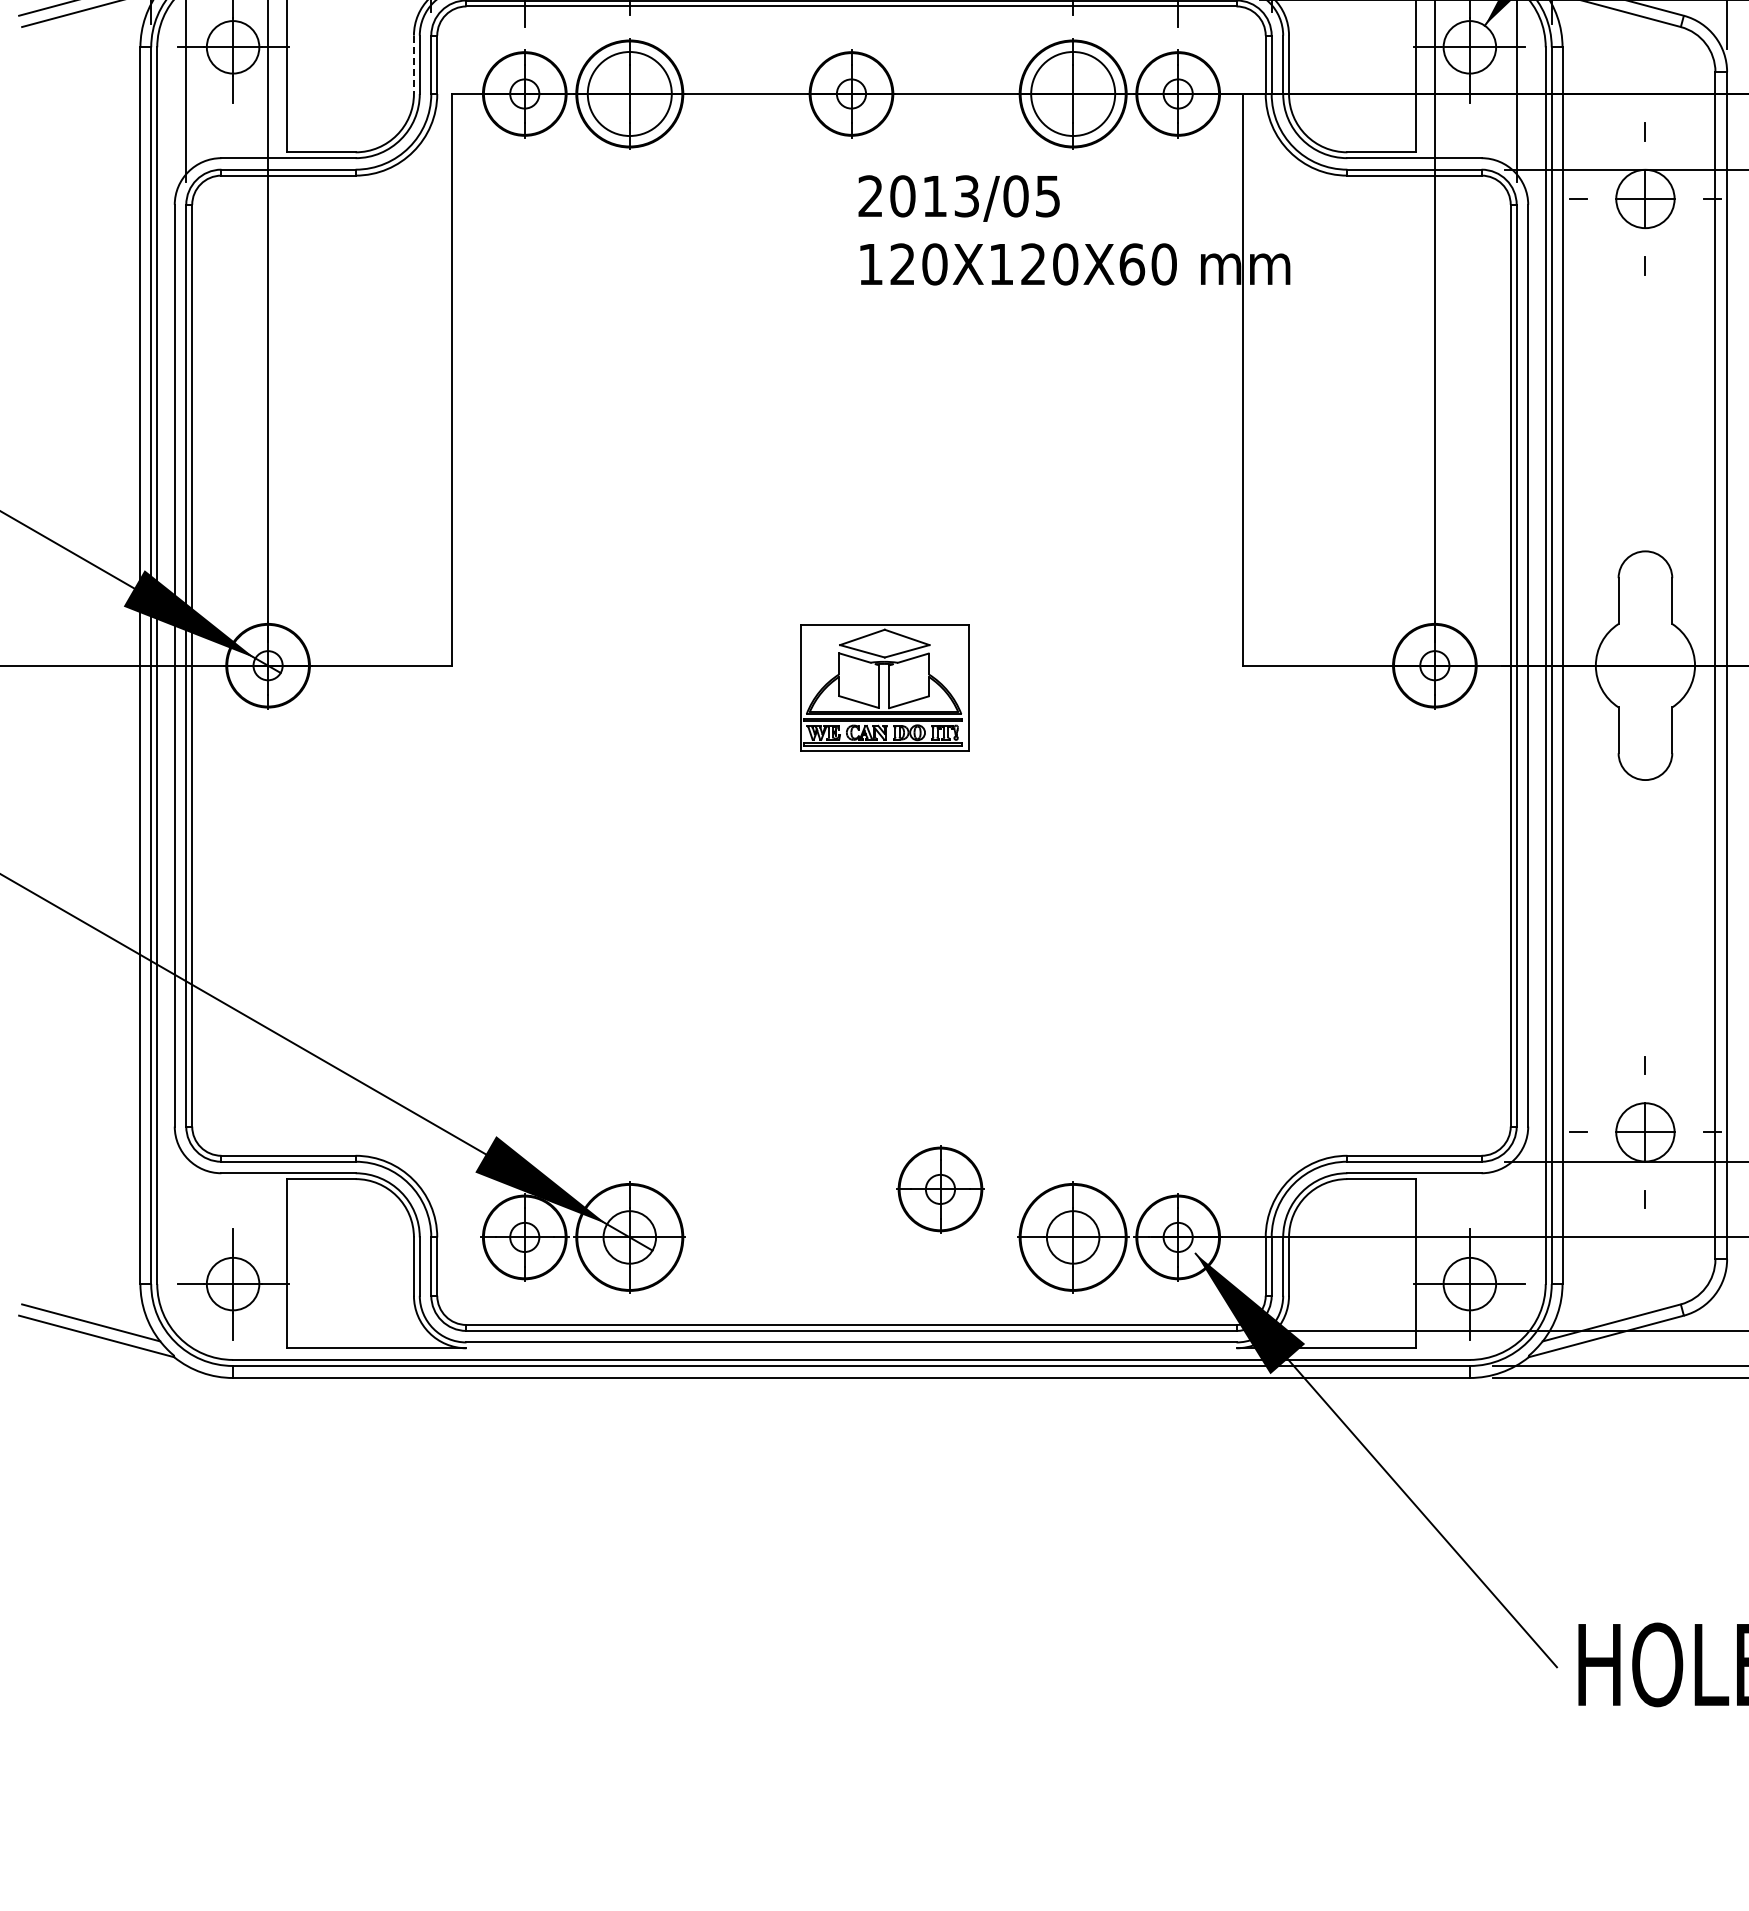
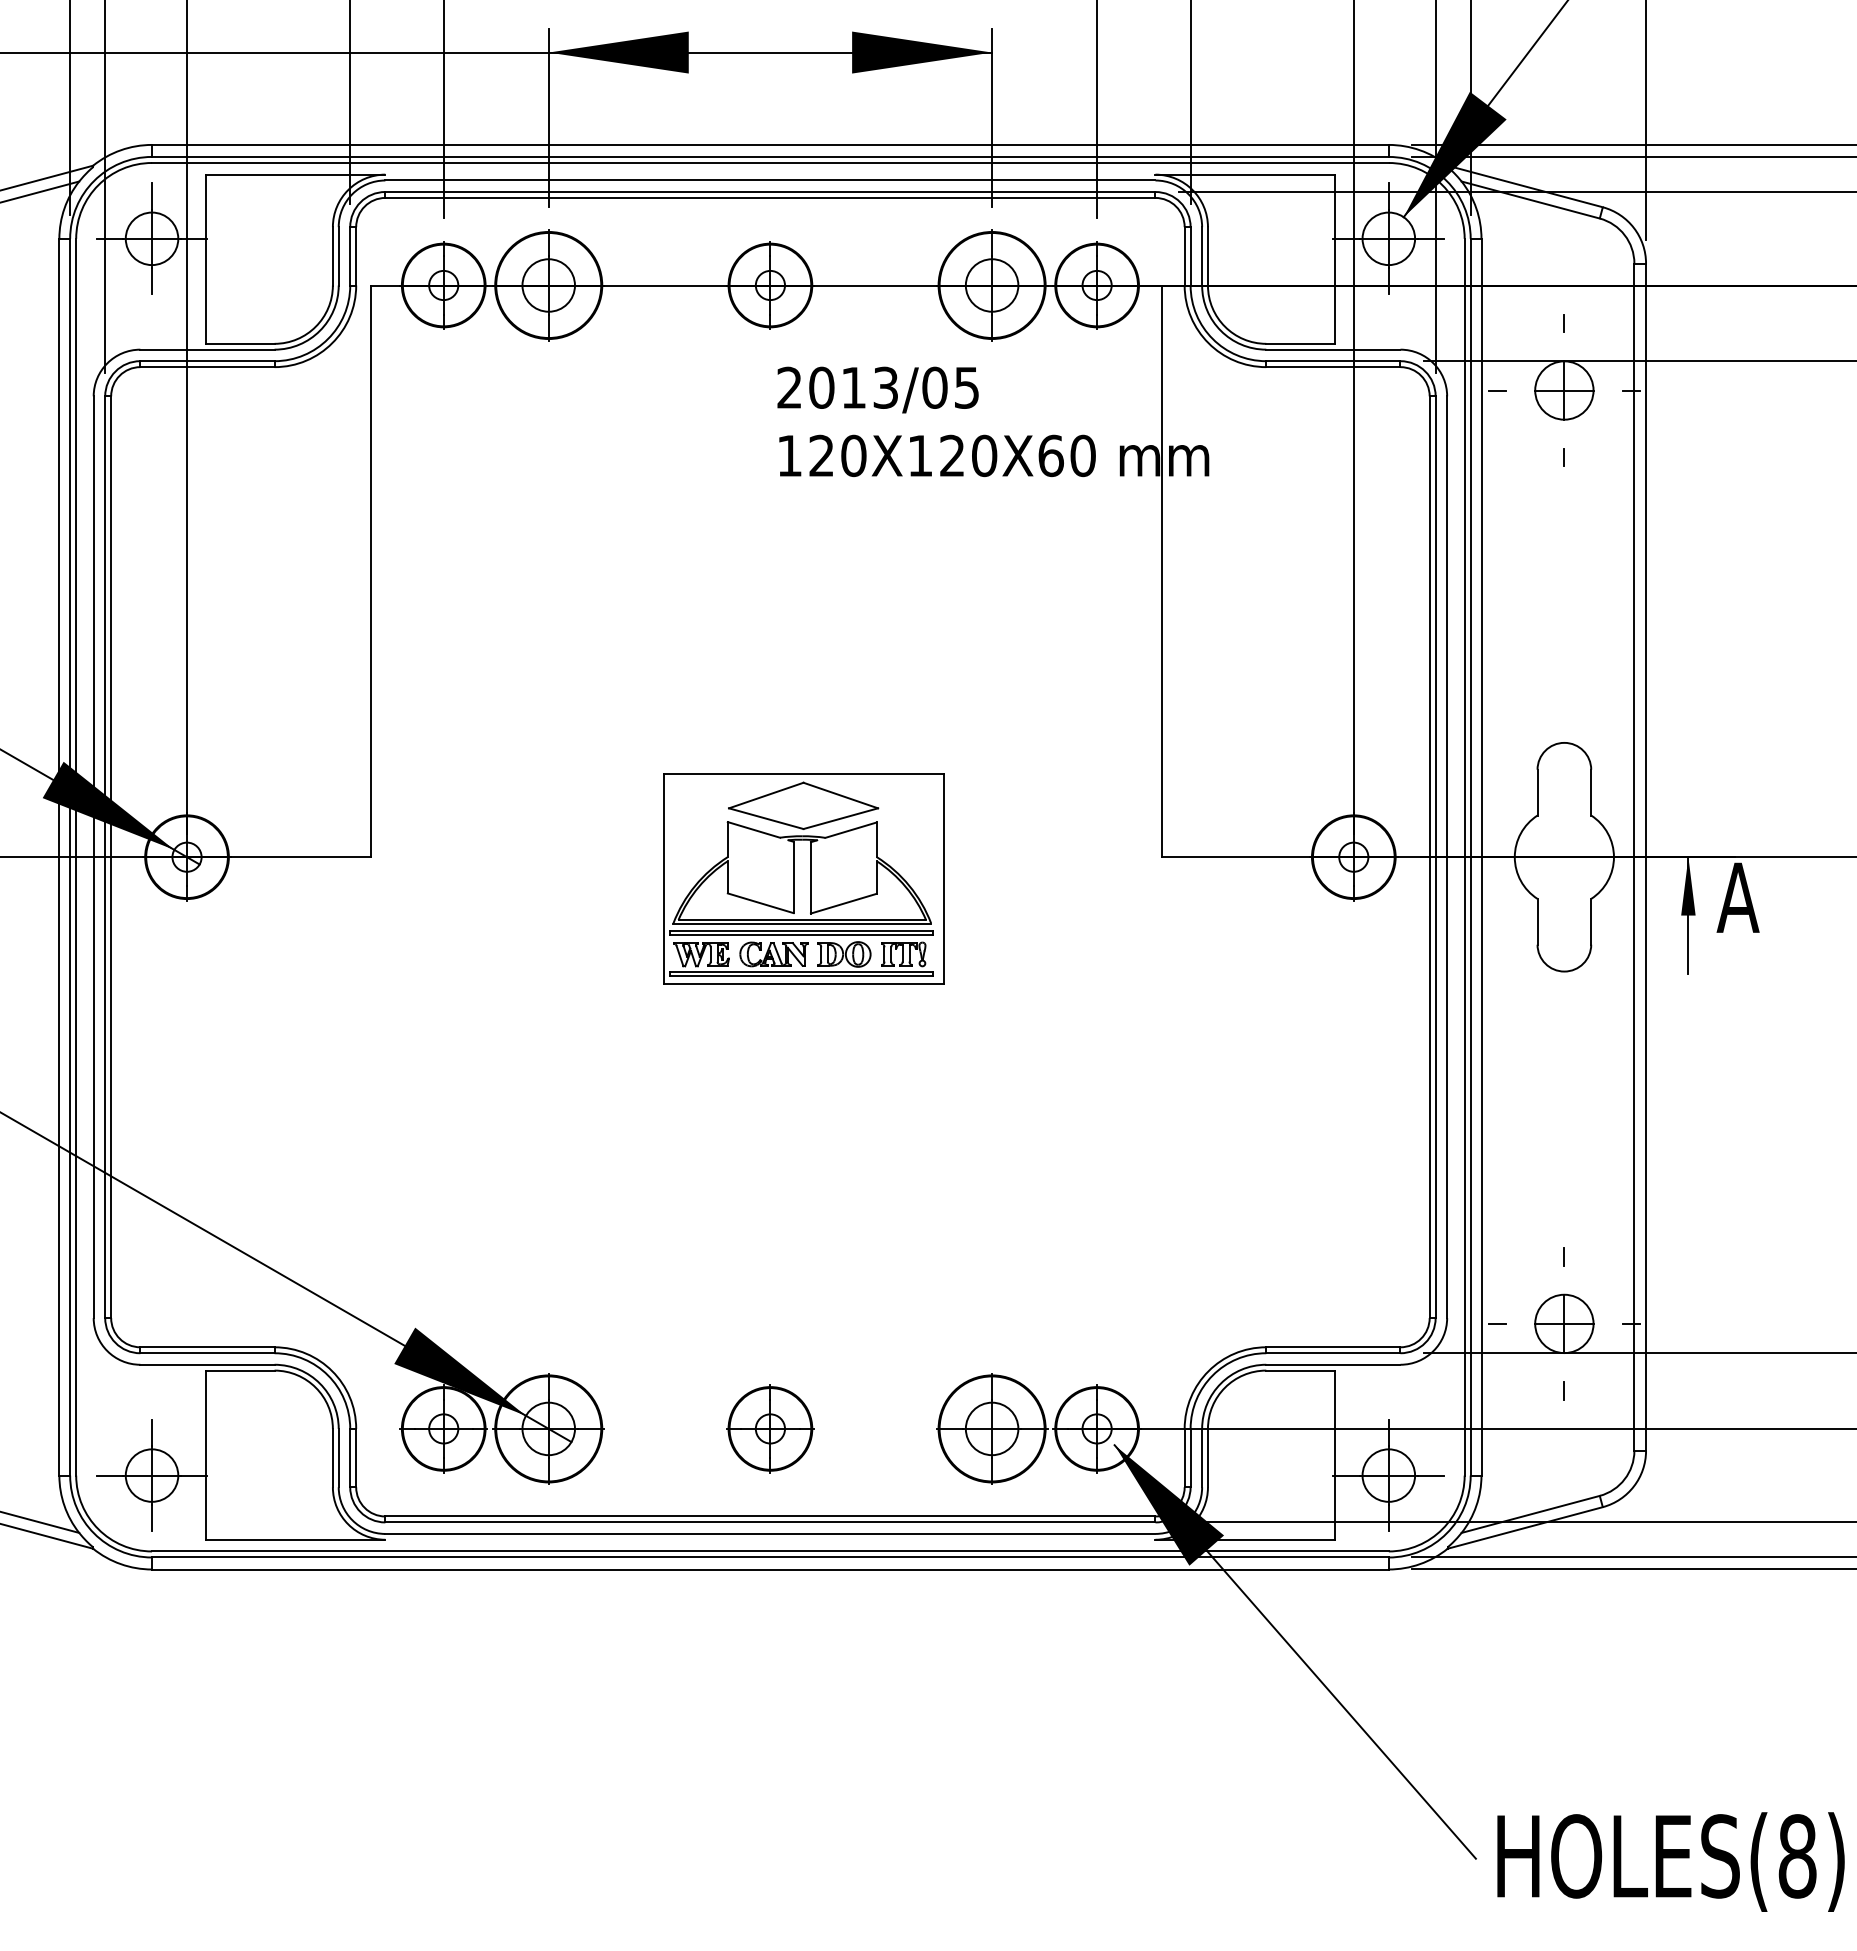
line: (413, 65) -> (332, 256), dashed -> solid
circle: (629, 94) -> (548, 285), size x0.62
circle: (1072, 94) -> (991, 285), size x0.62
part: (884, 687) -> (803, 878), size x1.67
part: (940, 1189) -> (770, 1428), moved

